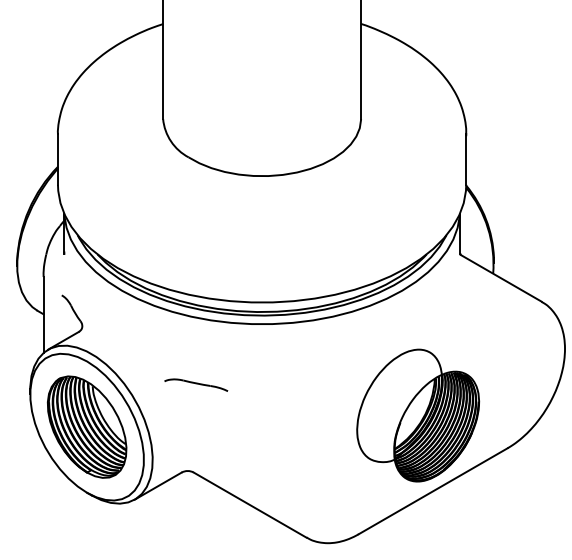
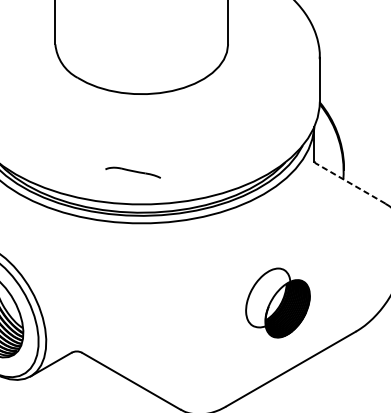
line: (501, 278) -> (350, 183), solid -> dashed
part: (196, 384) -> (133, 172), moved
part: (418, 415) -> (278, 303), size x0.6

